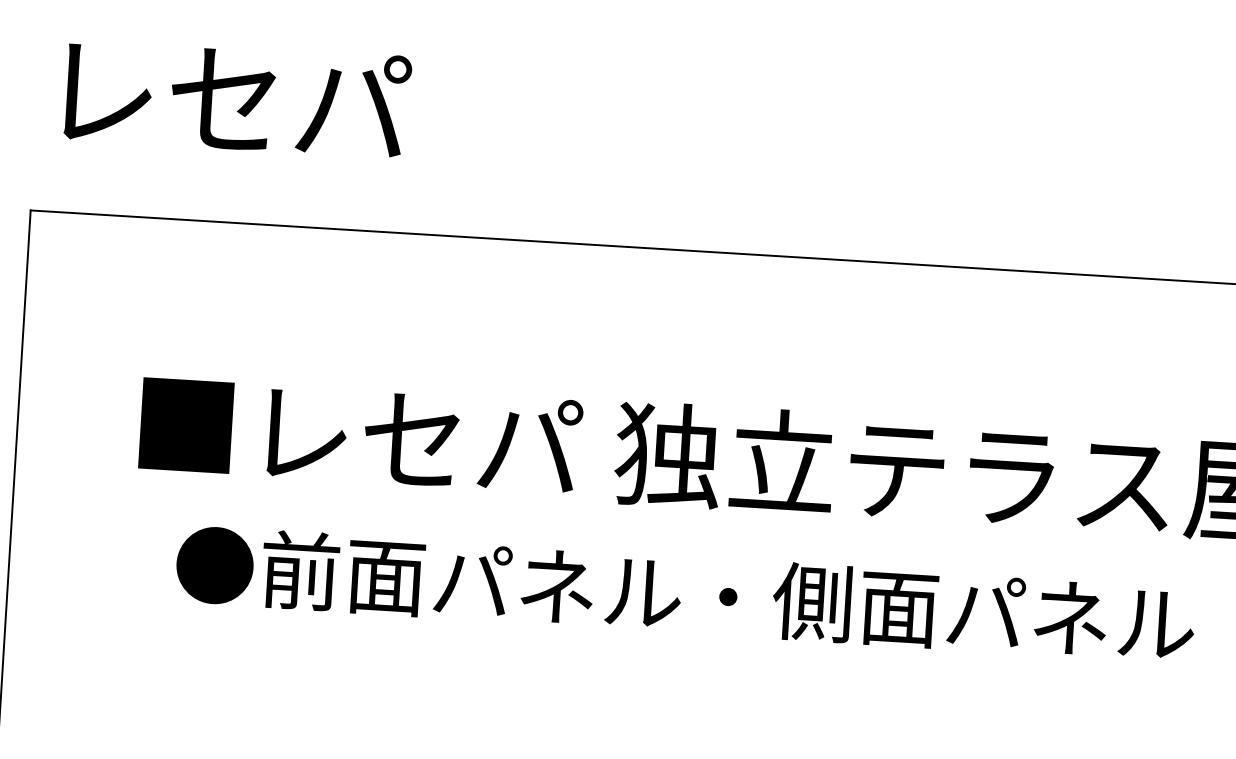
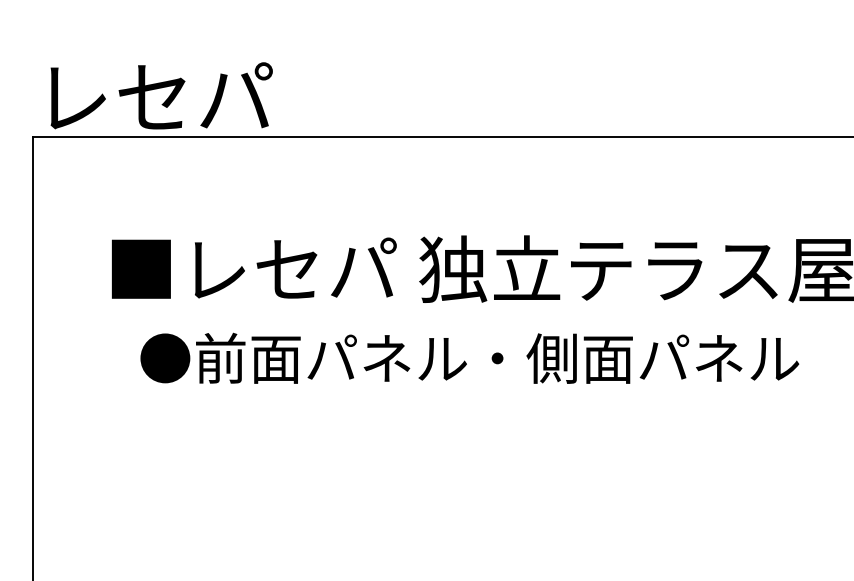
text: (237, 97) -> (161, 95), moved

